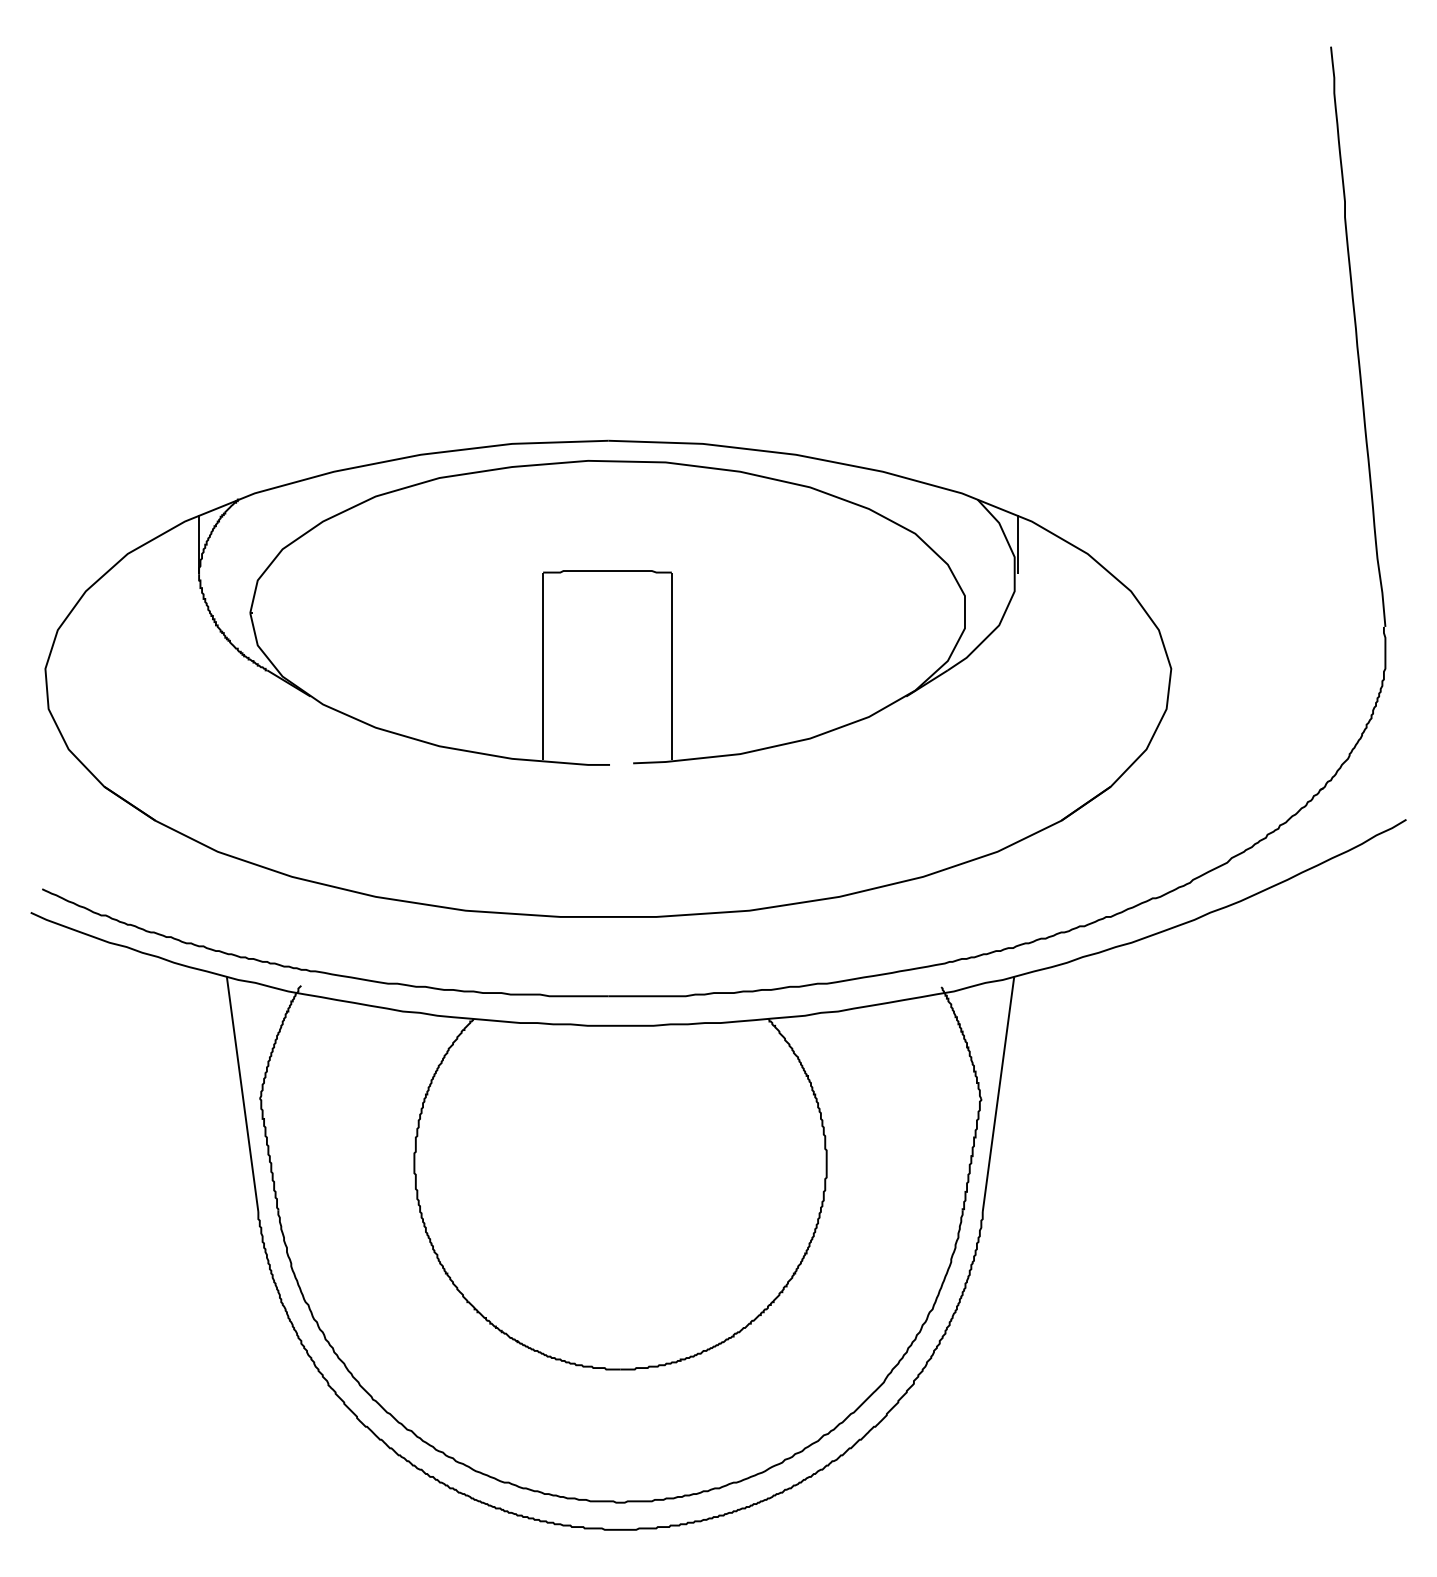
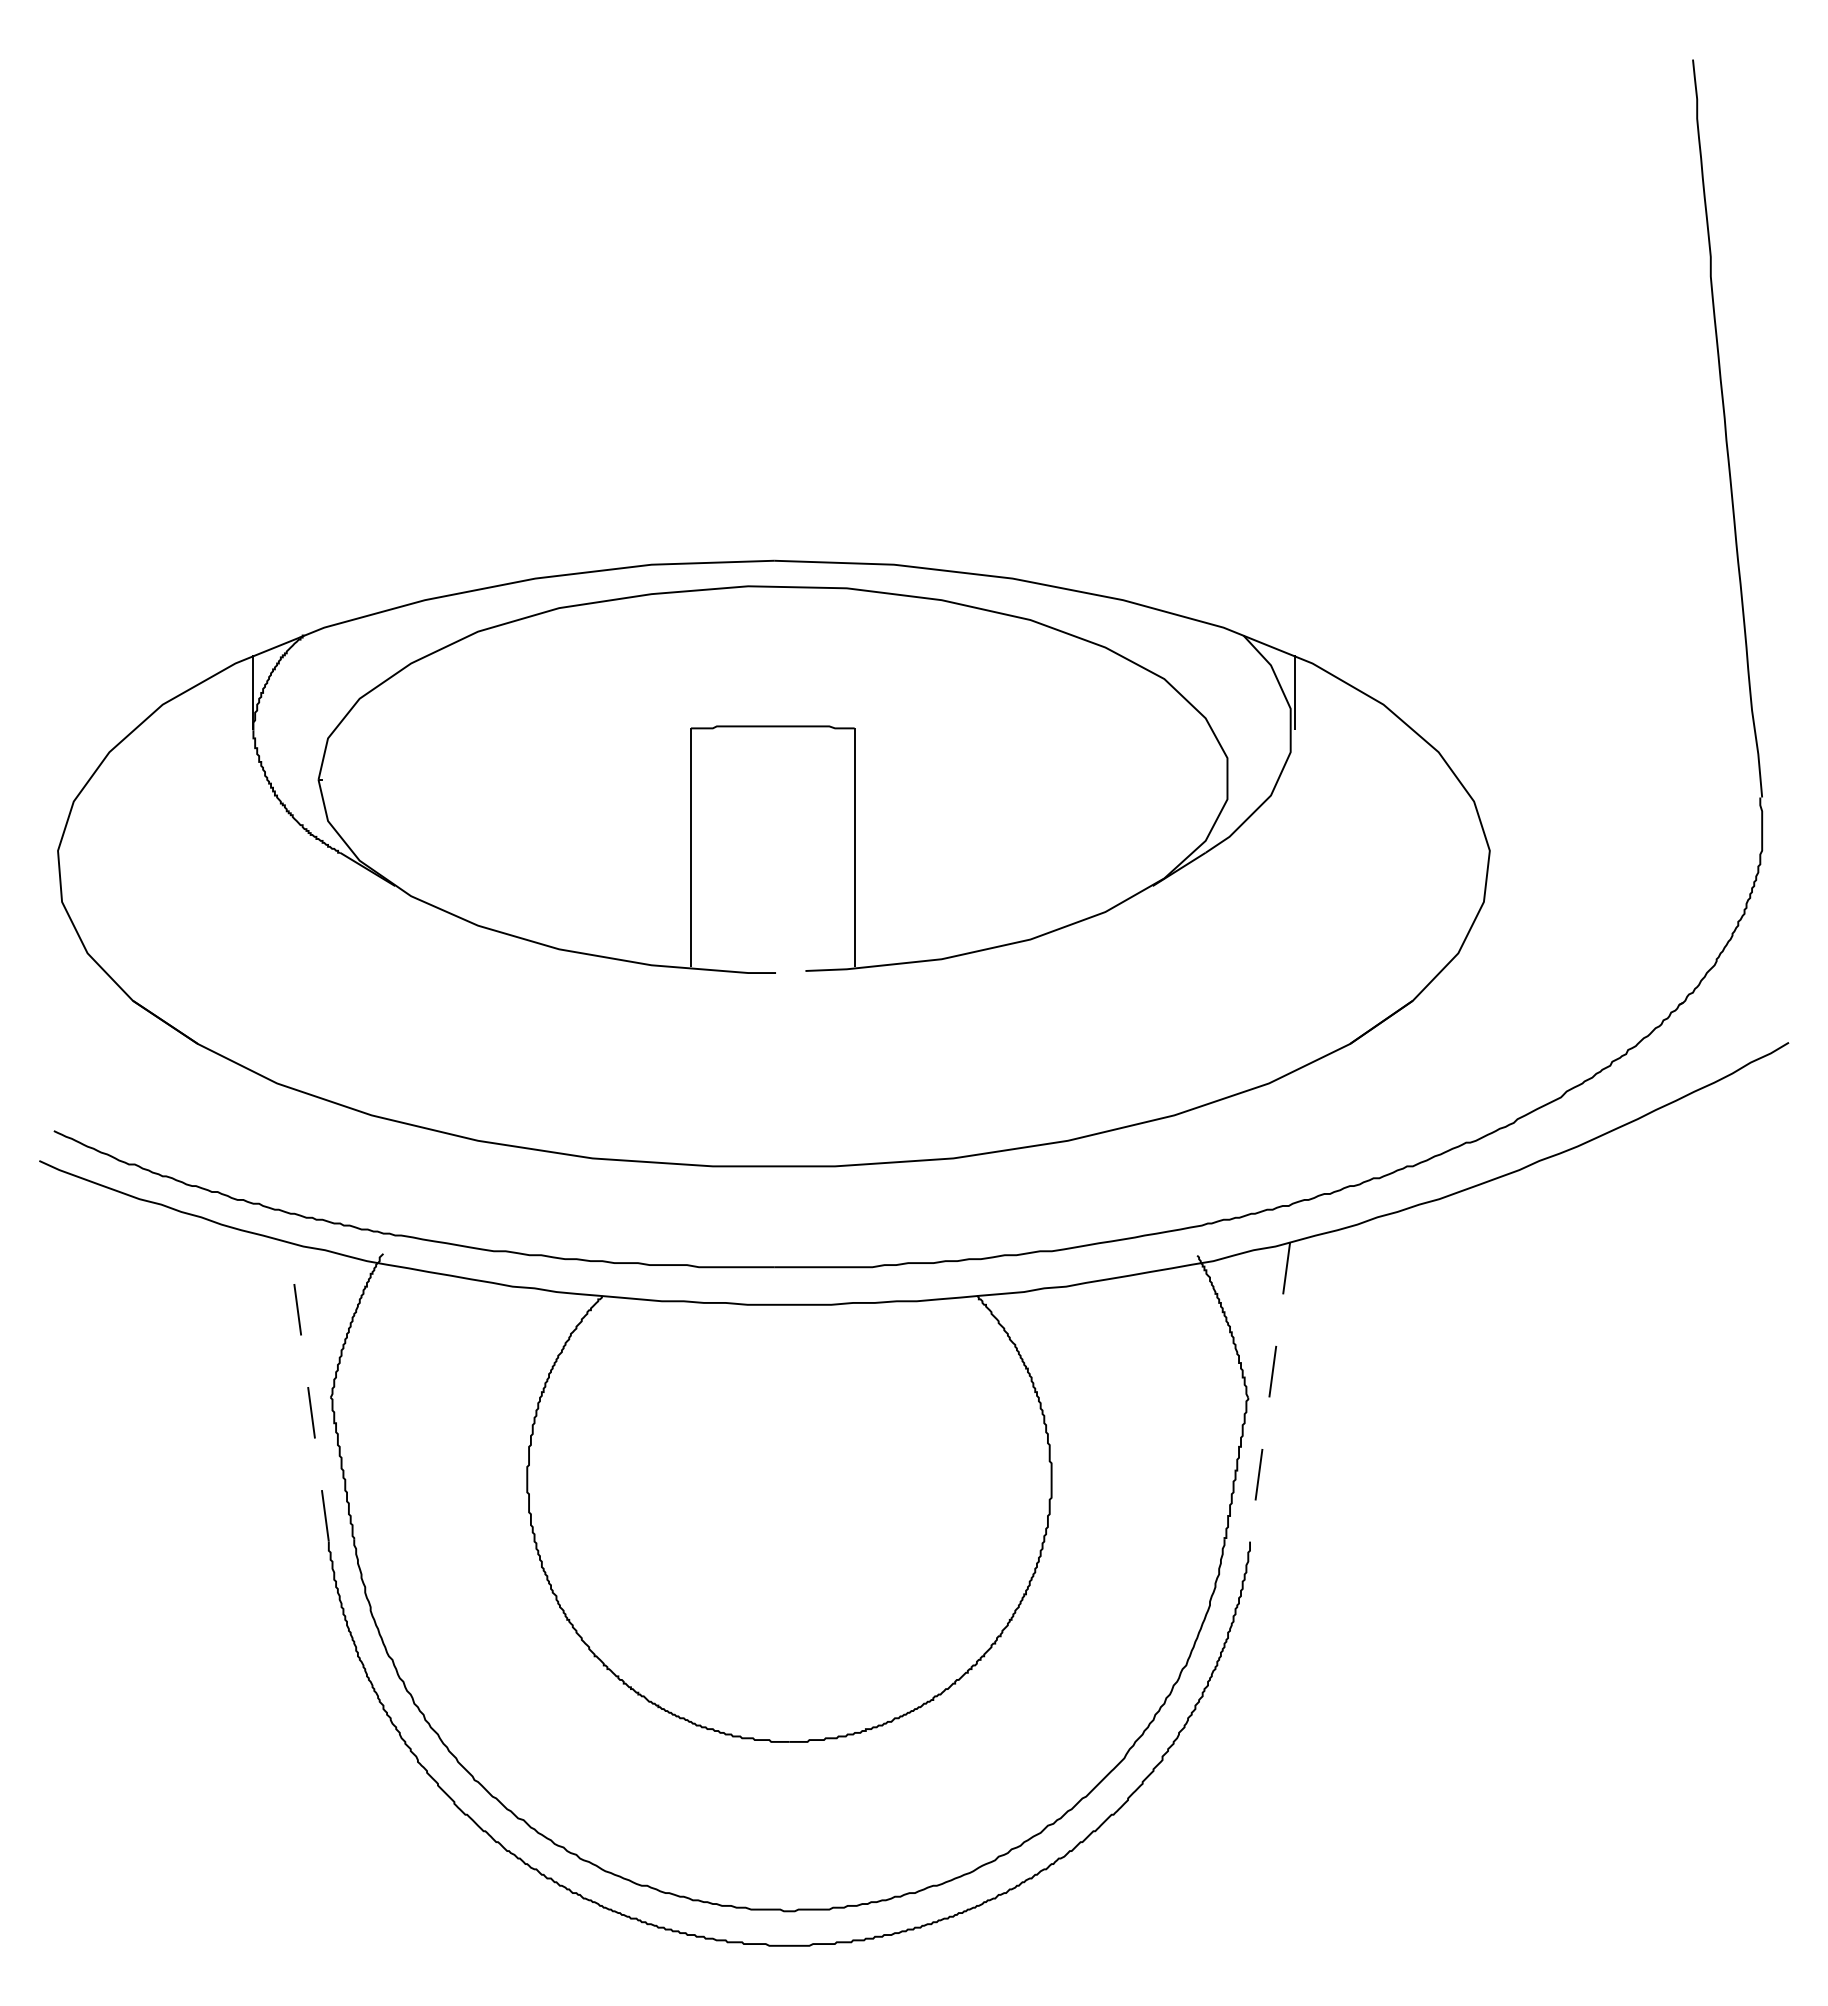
line: (242, 1094) -> (308, 1392), solid -> dashed
line: (998, 1094) -> (1270, 1392), solid -> dashed

